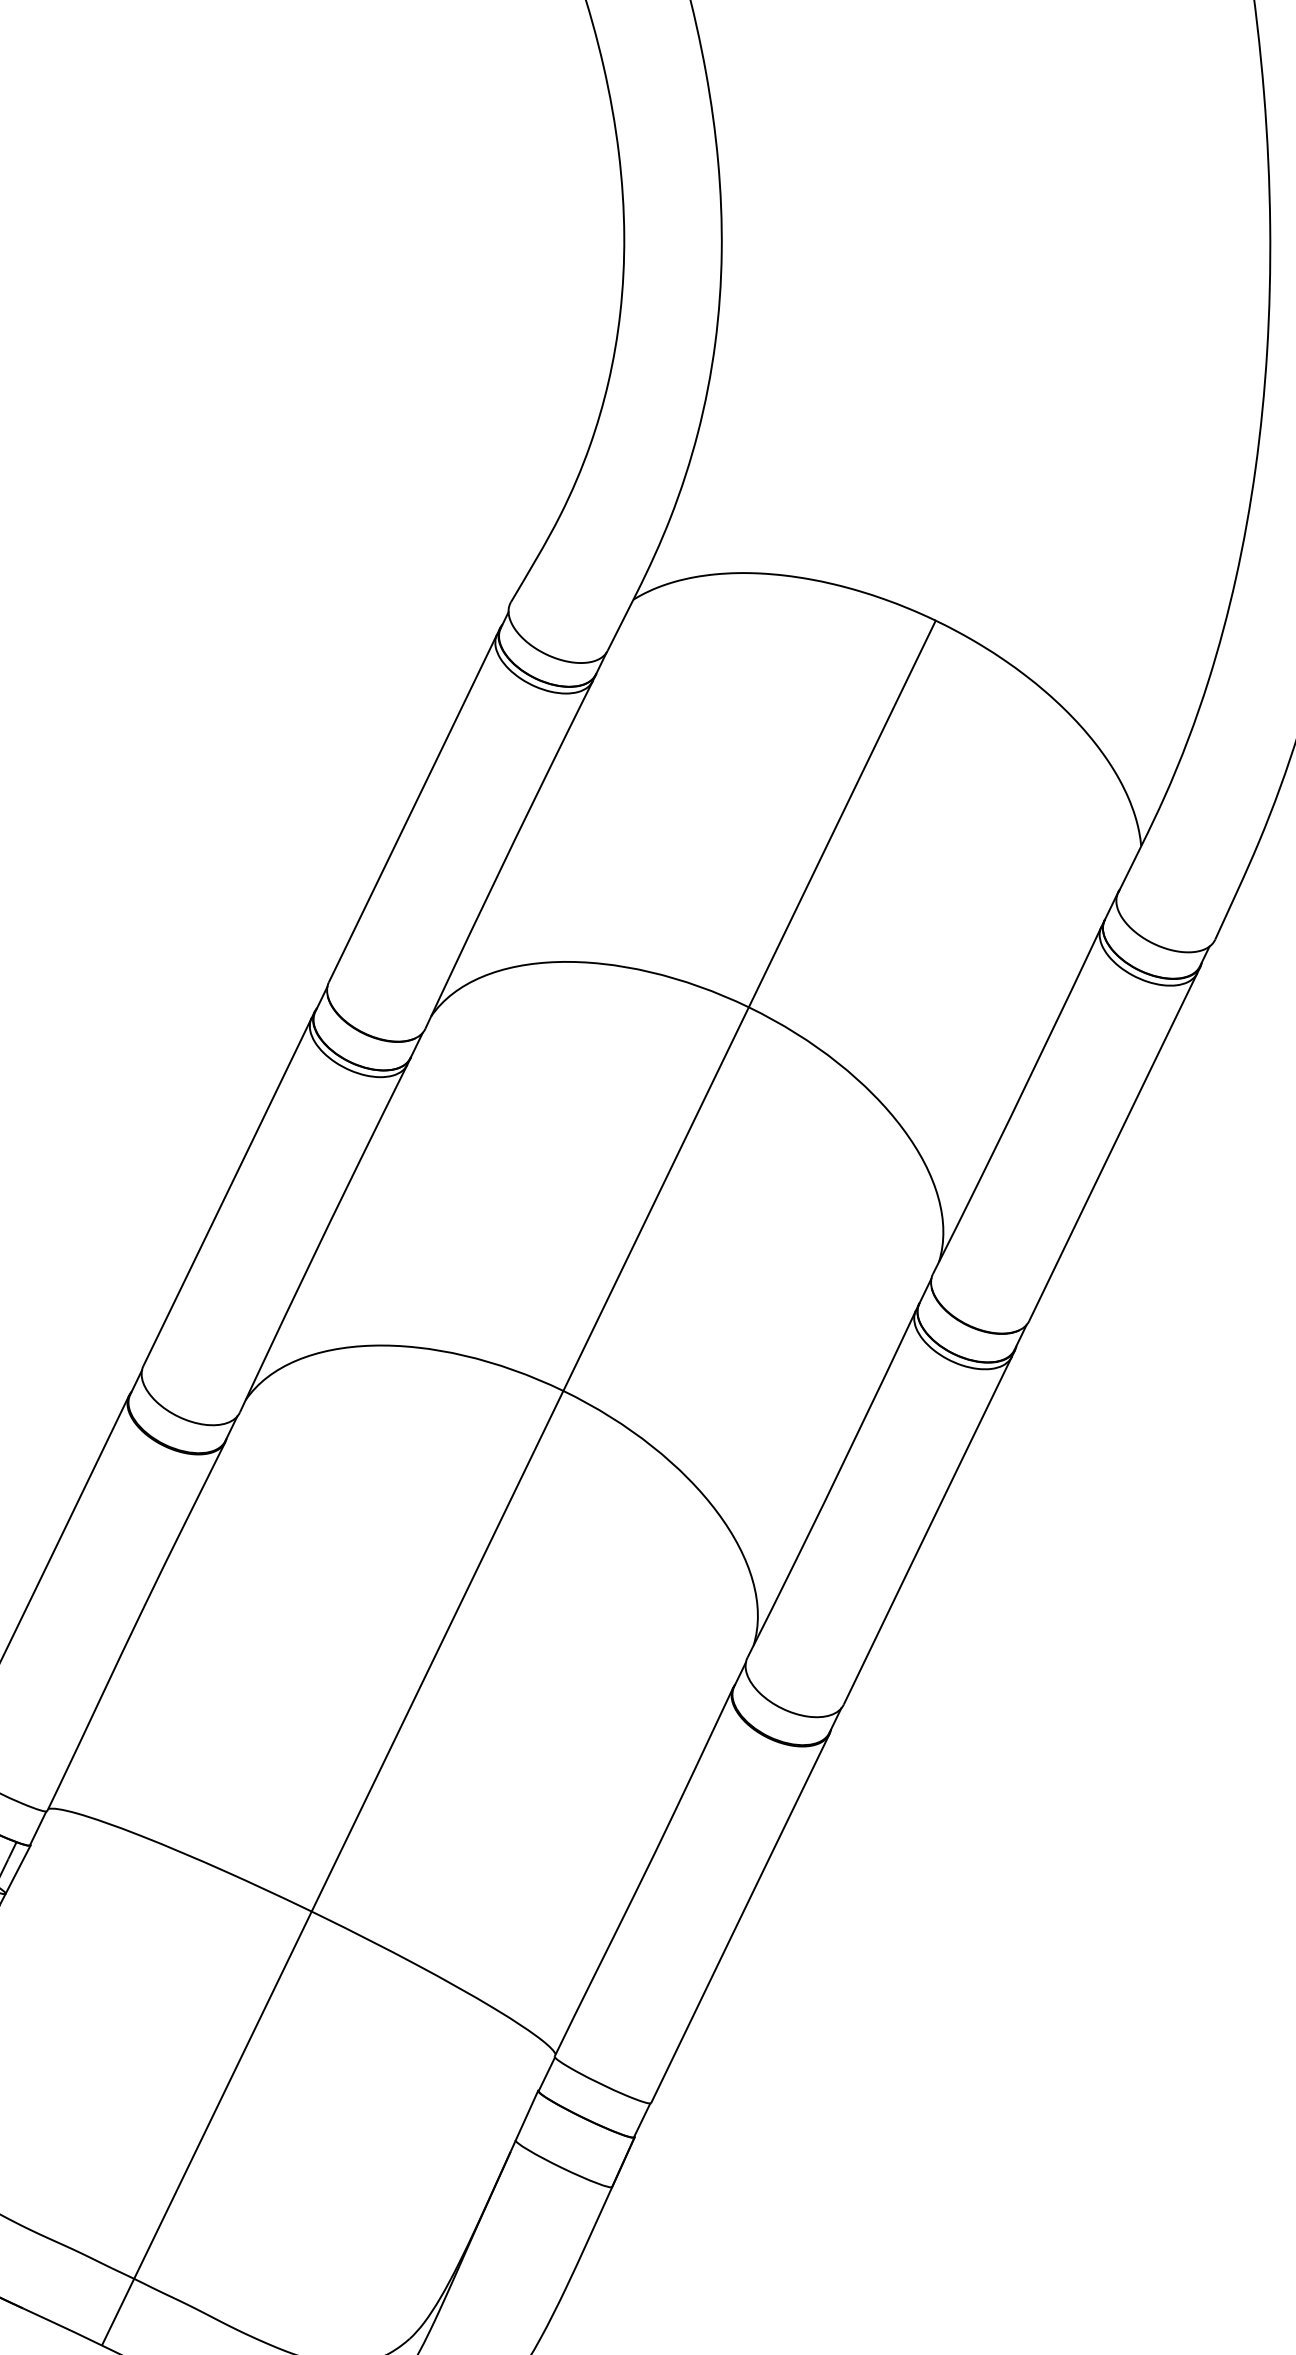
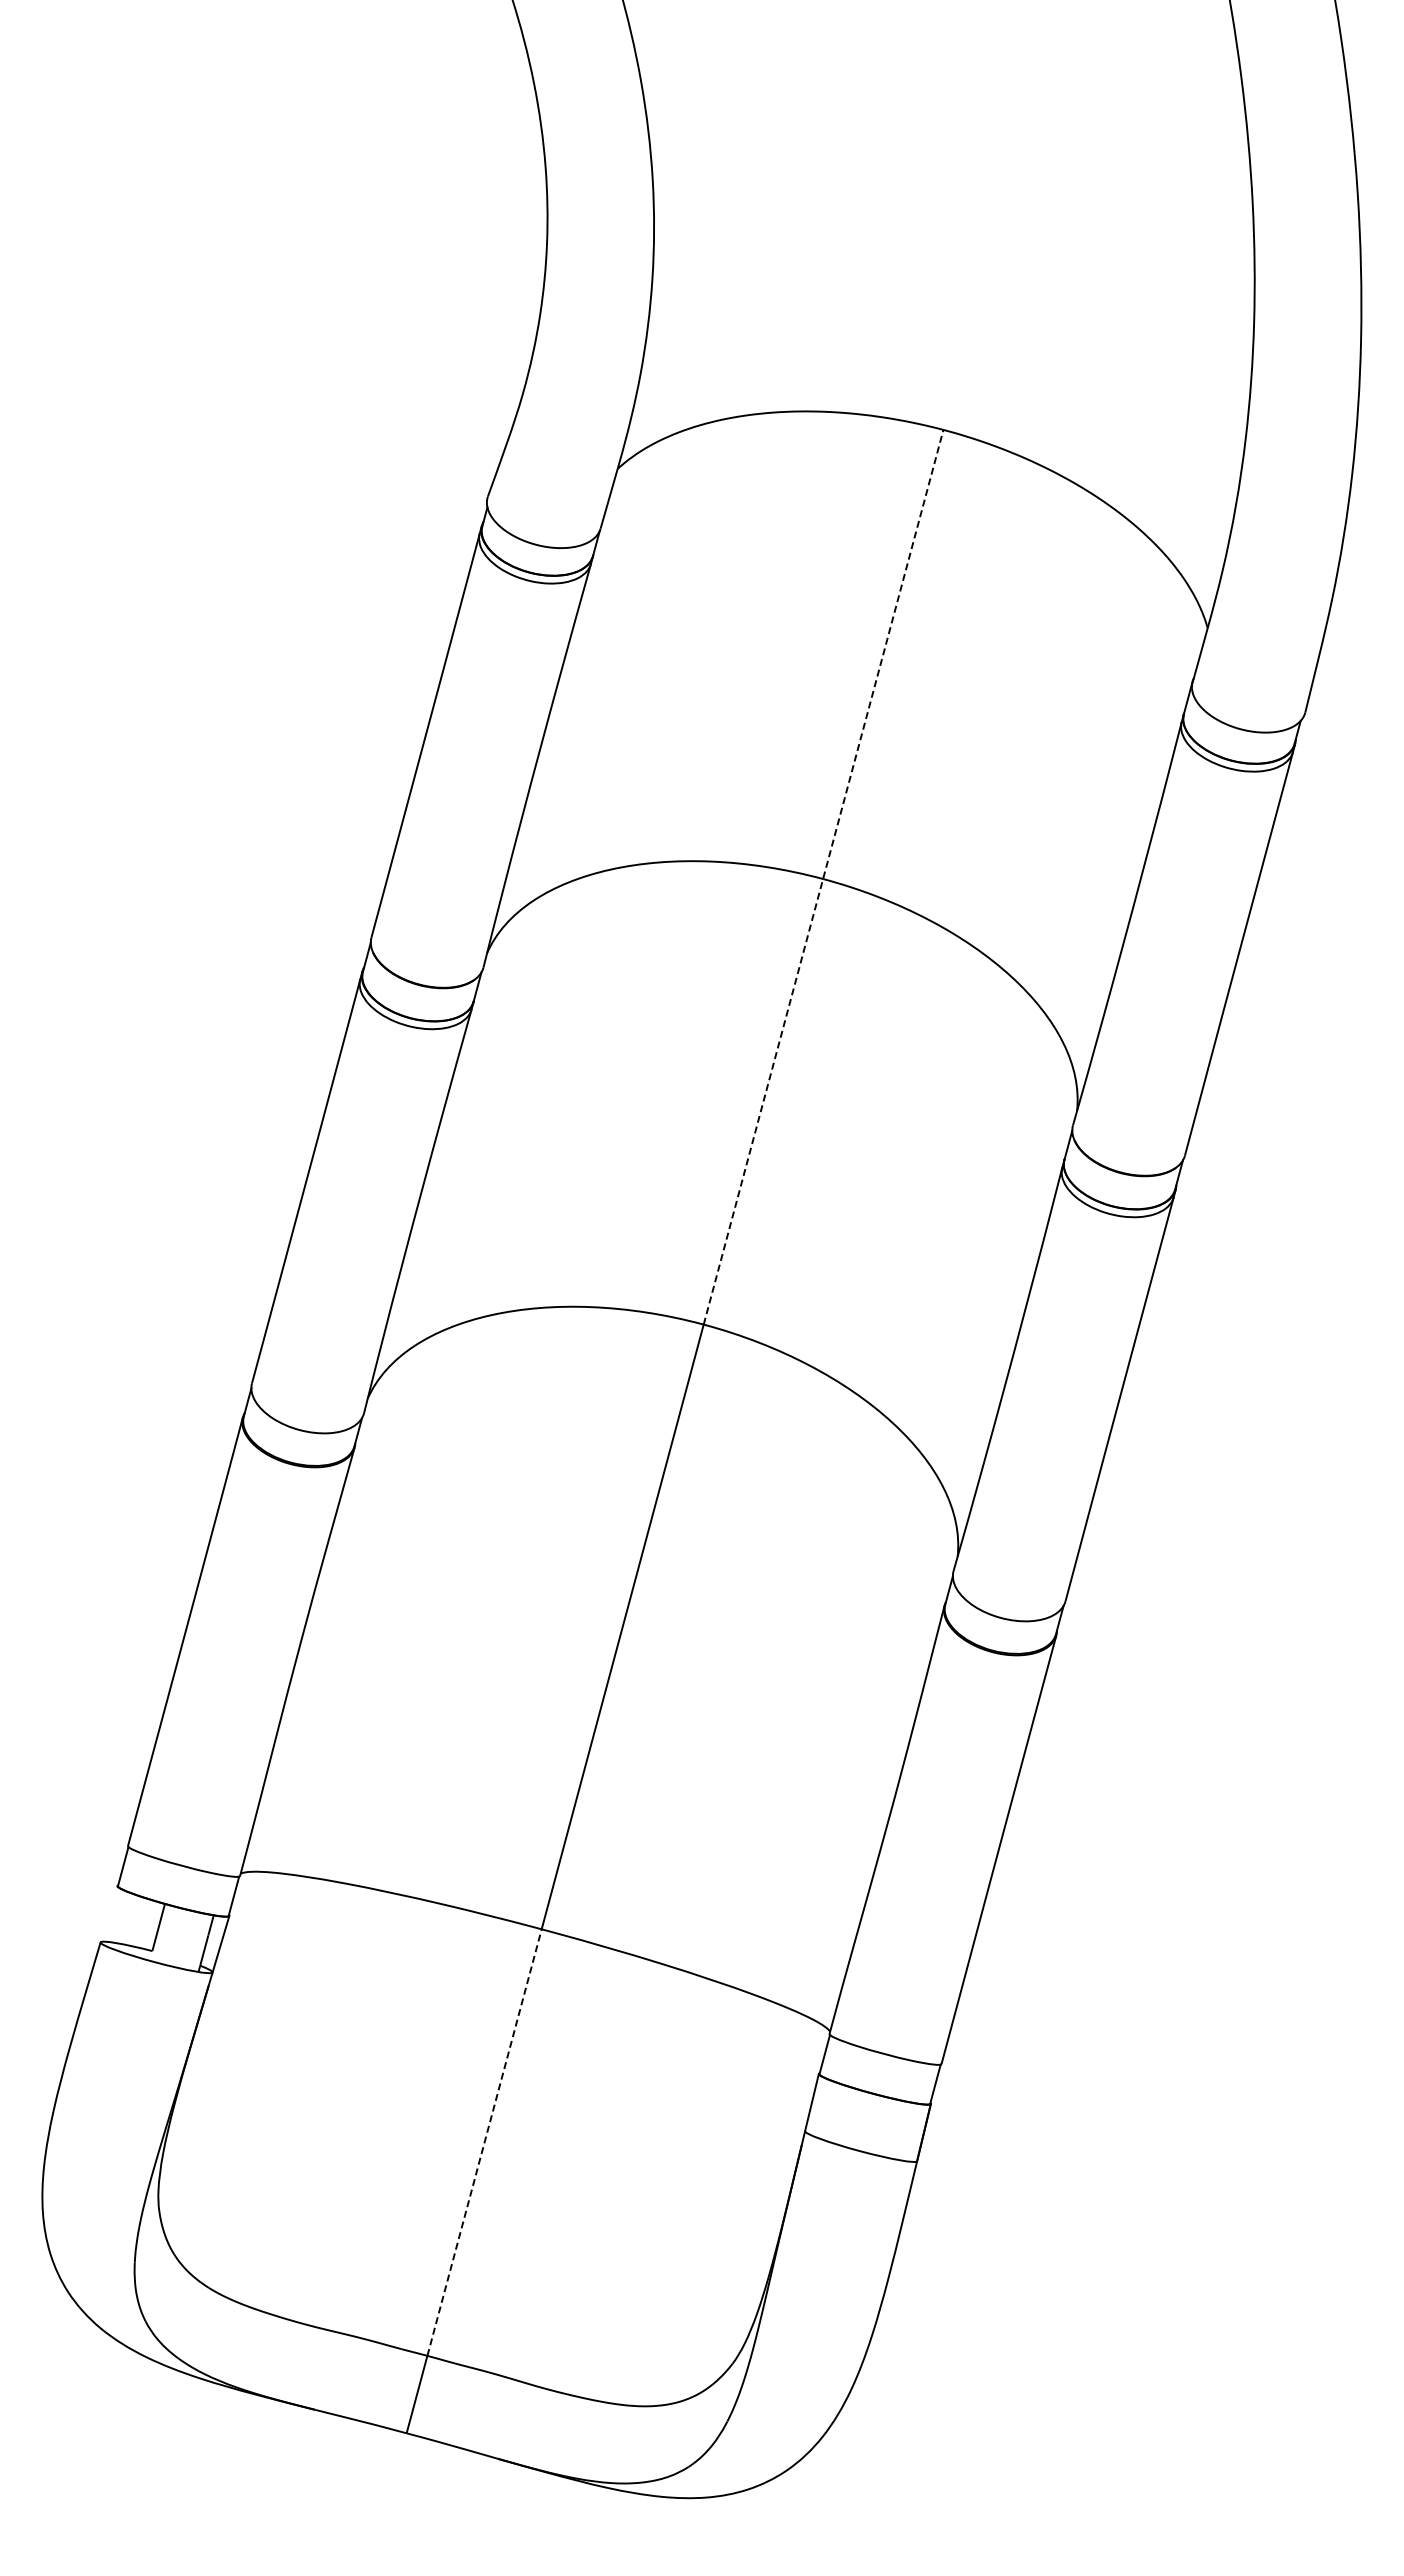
line: (749, 1005) -> (823, 876), solid -> dashed
line: (222, 2095) -> (484, 2142), solid -> dashed

